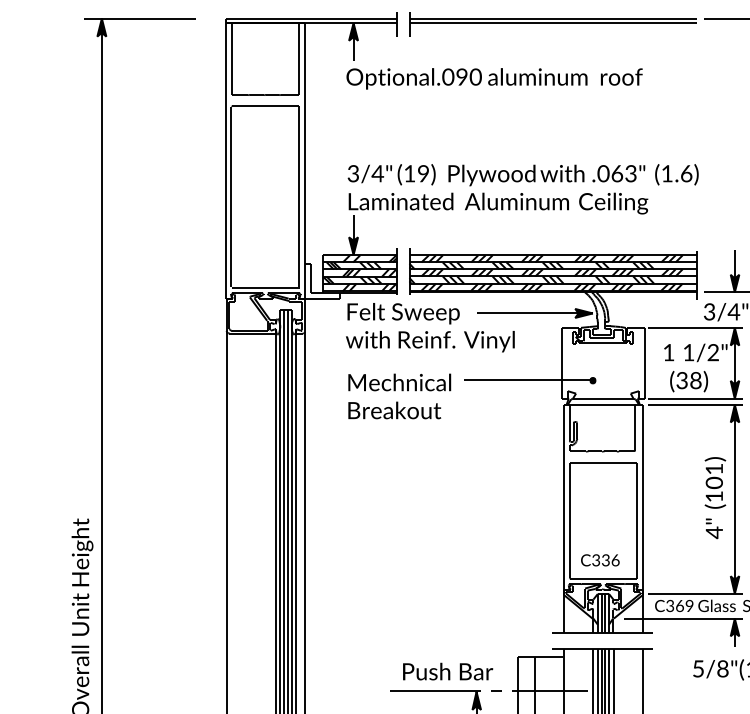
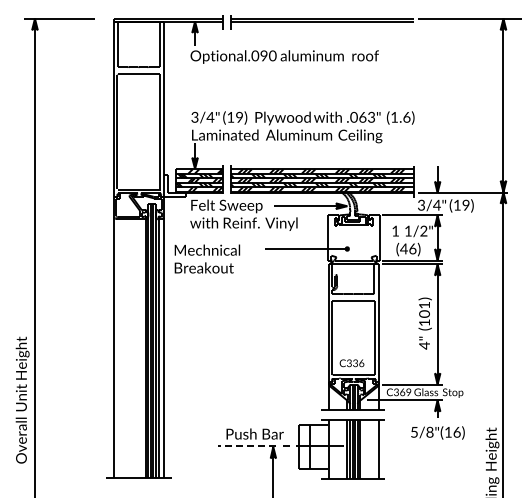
text: (689, 379) -> (408, 248), (38) -> (46)
text: (399, 395) -> (207, 258), moved
line: (434, 691) -> (246, 446), solid -> dashed

